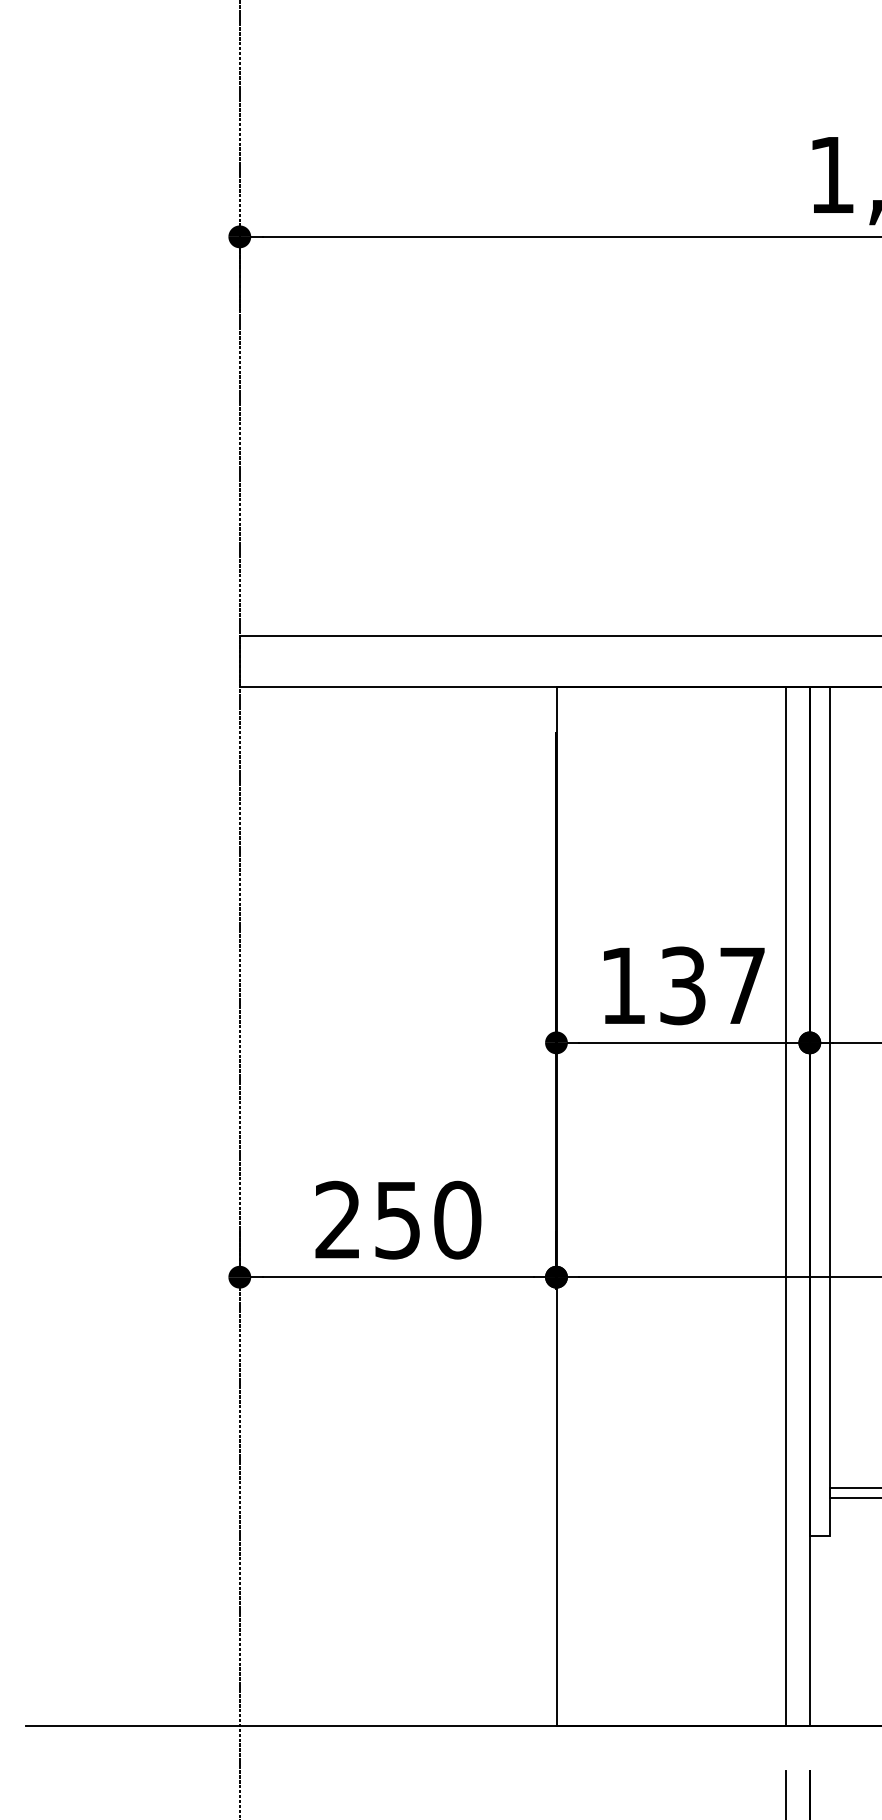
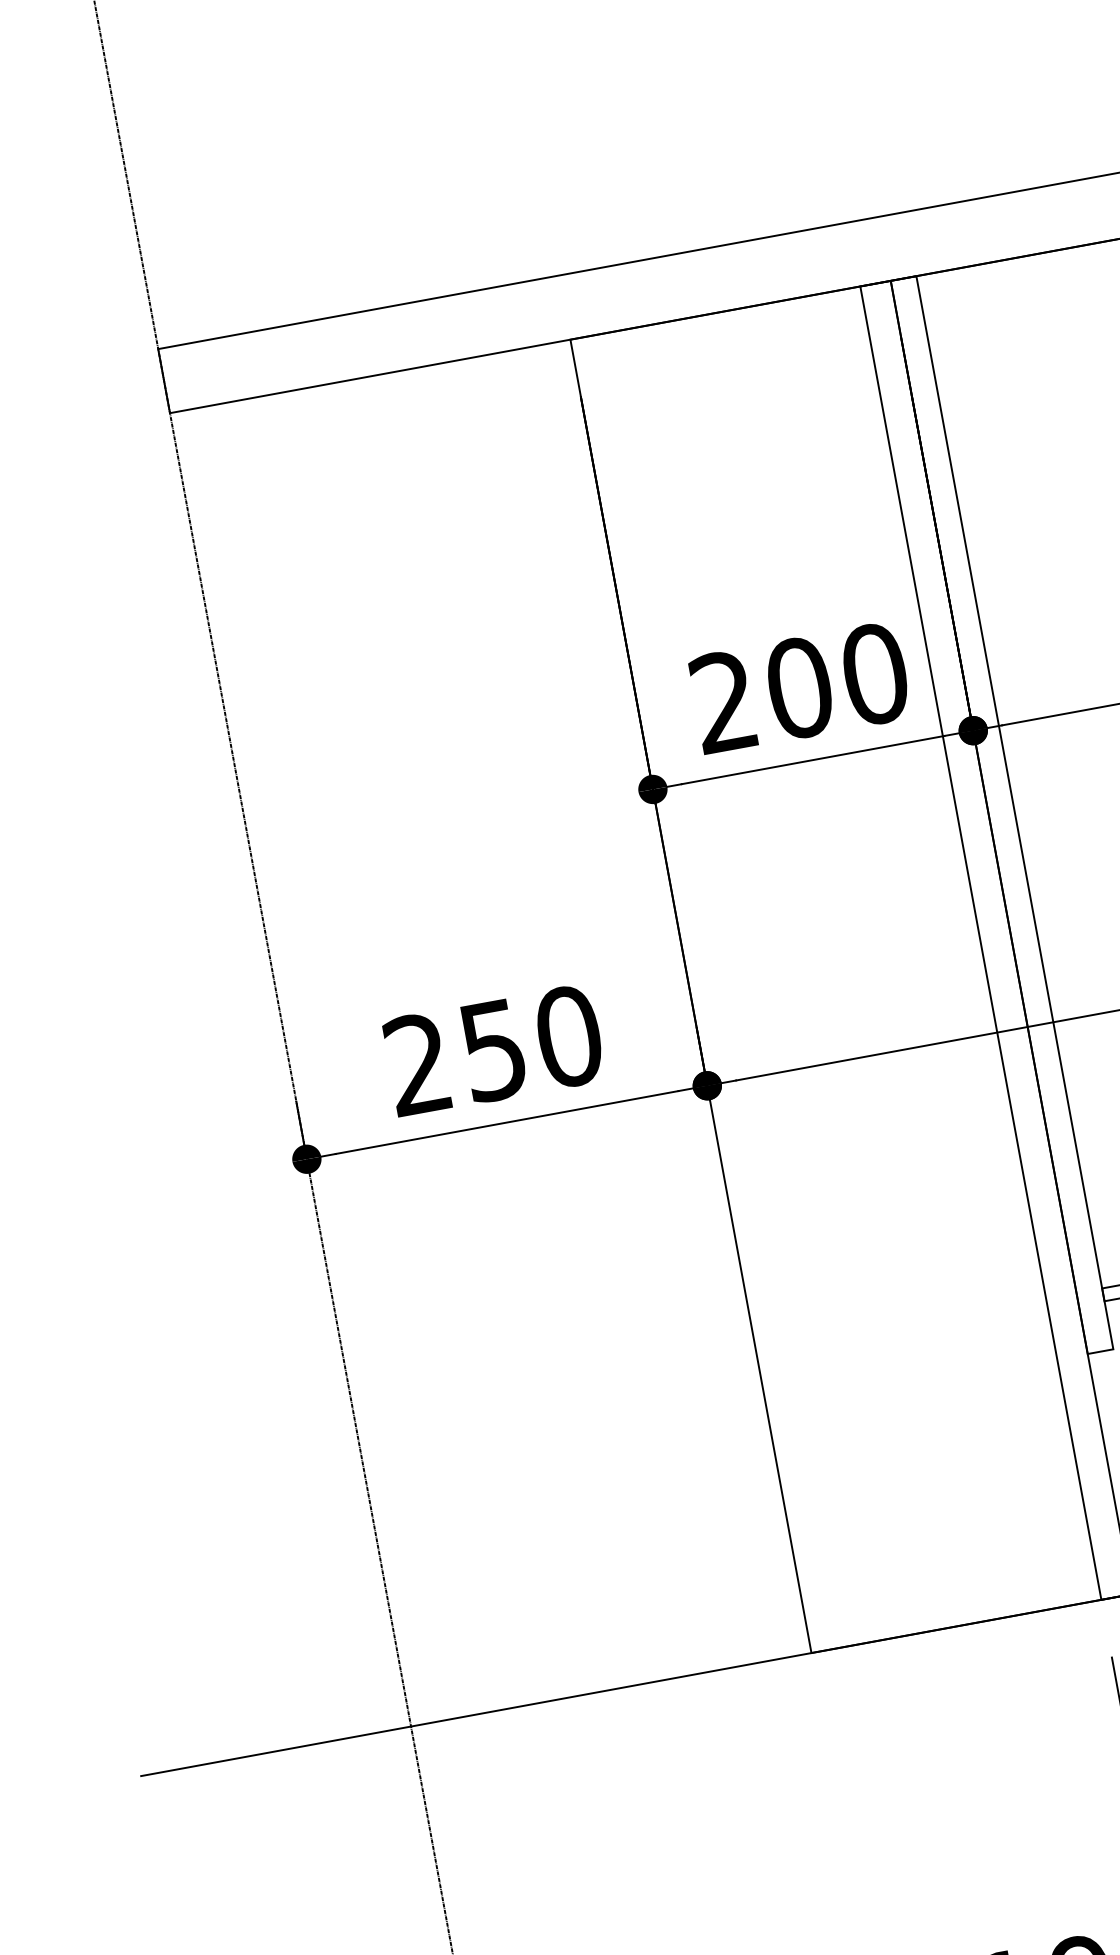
text: (683, 985) -> (800, 687), 137 -> 200

